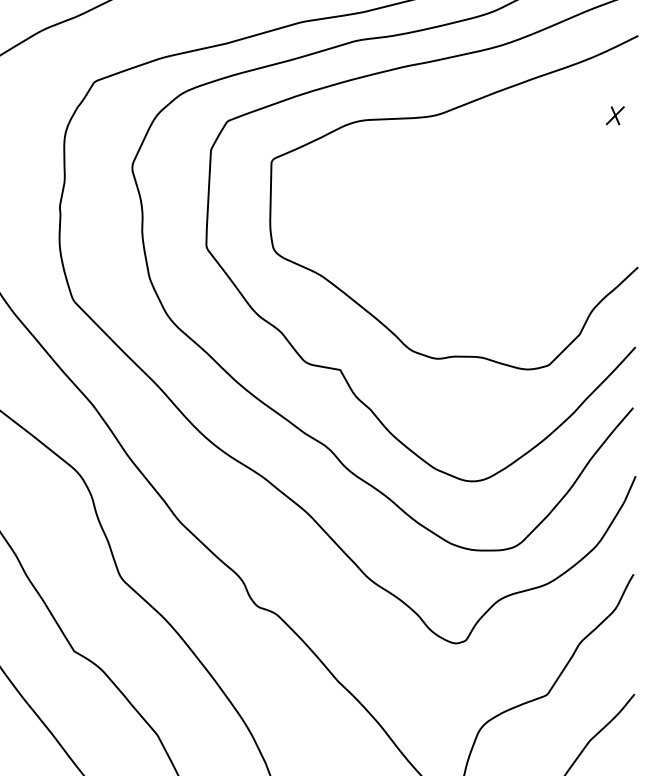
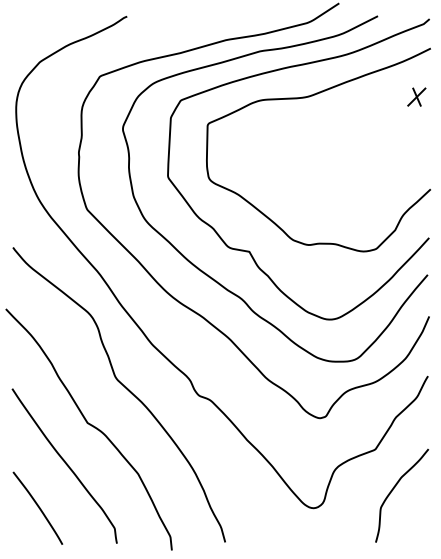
part: (614, 114) -> (416, 96), size x1.67

